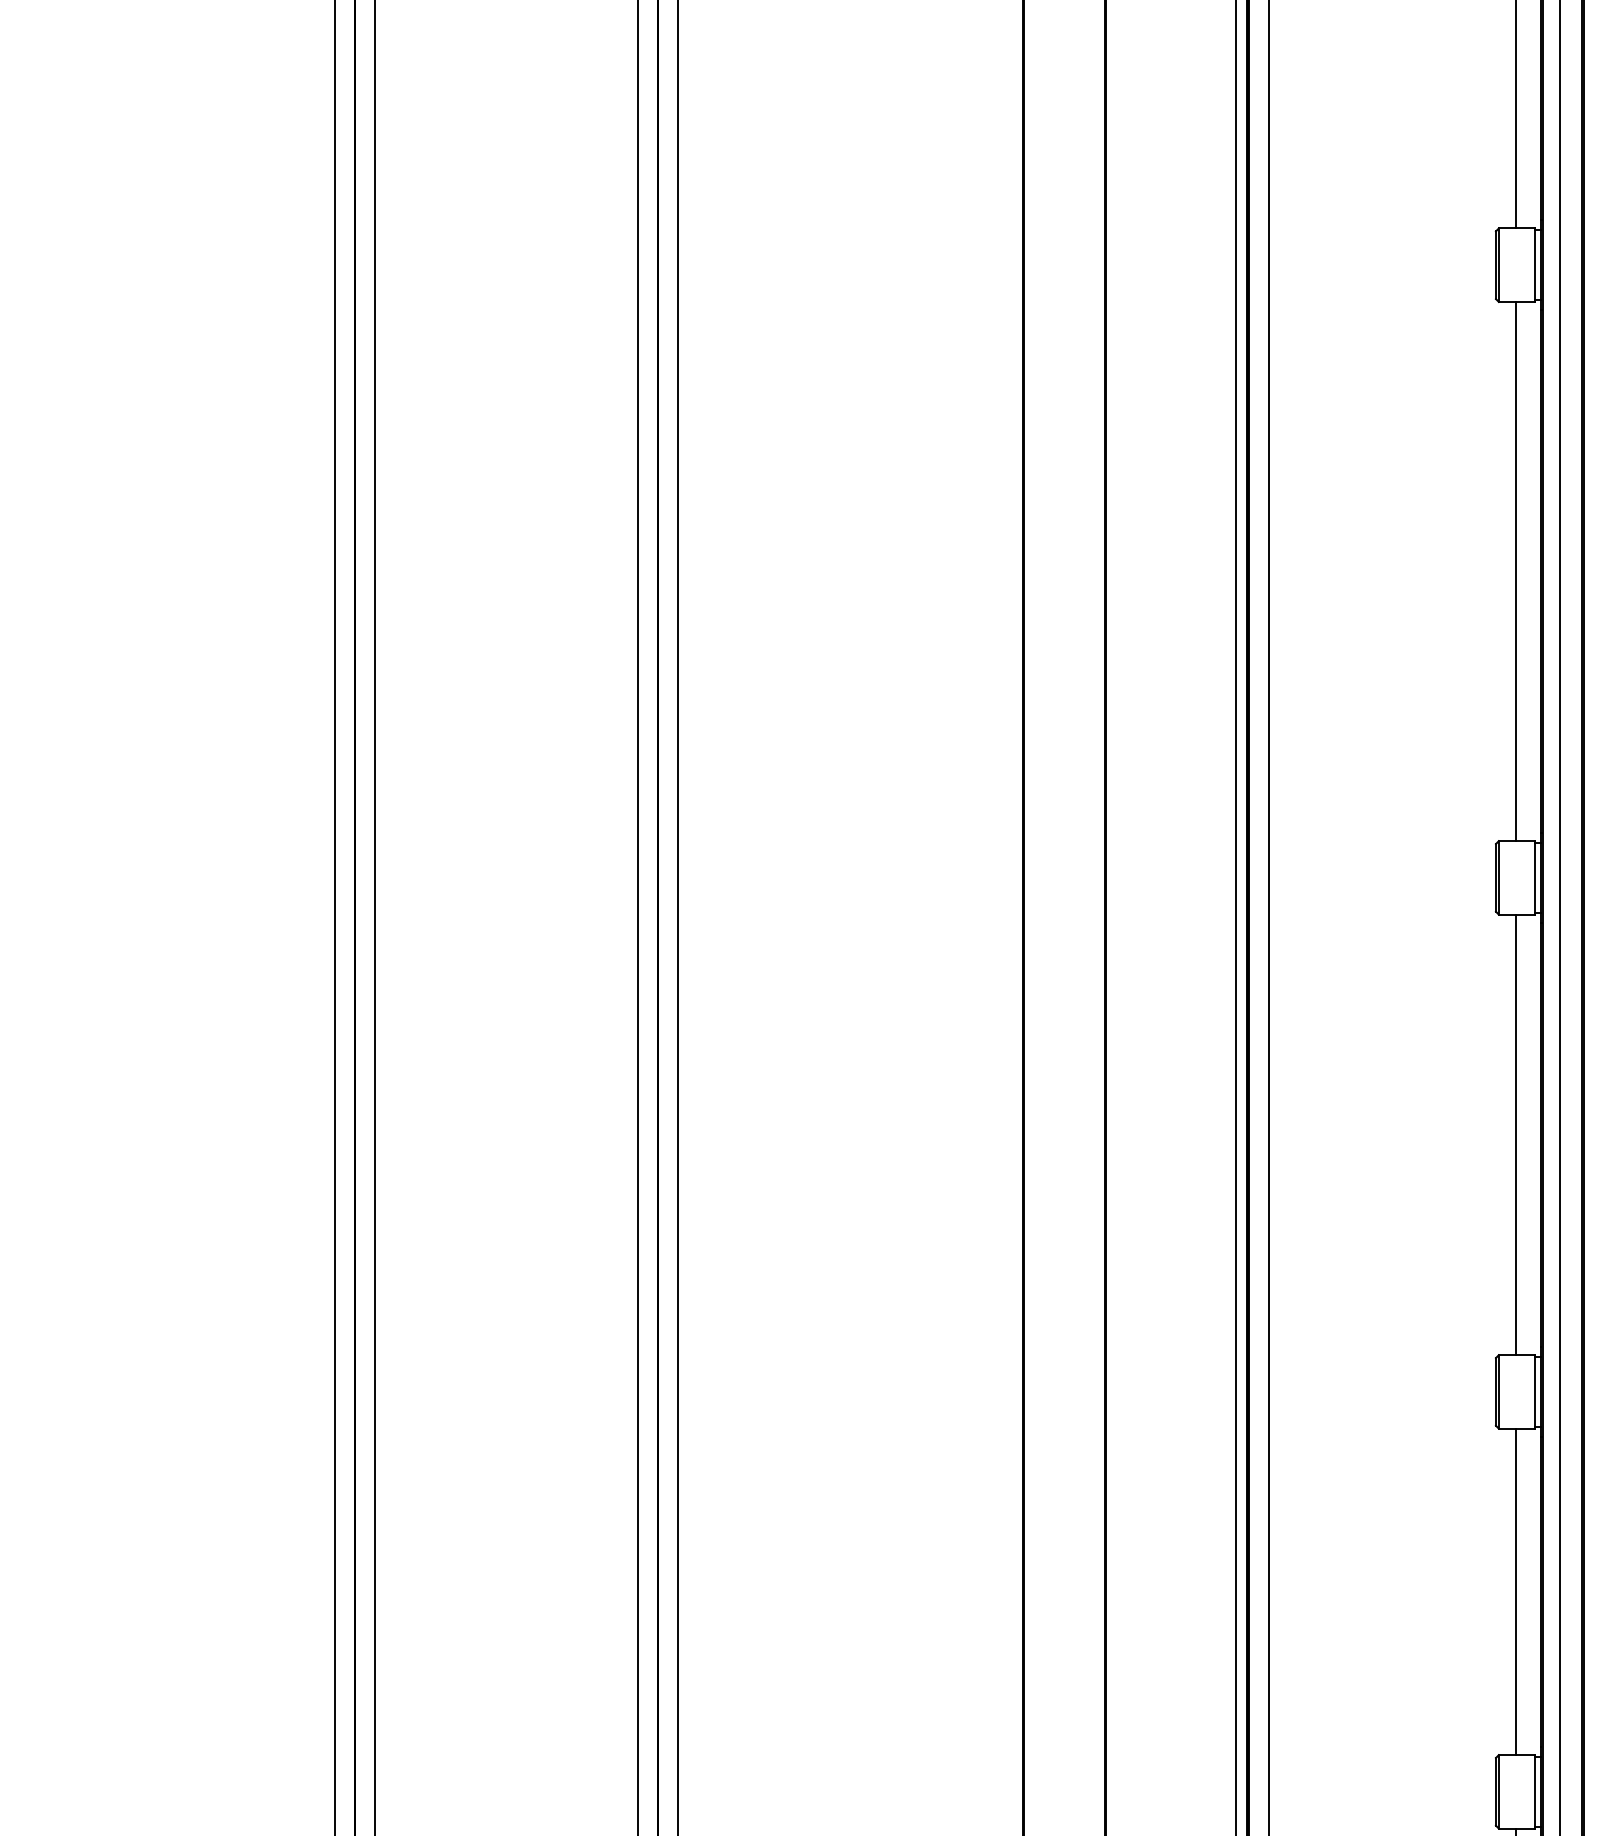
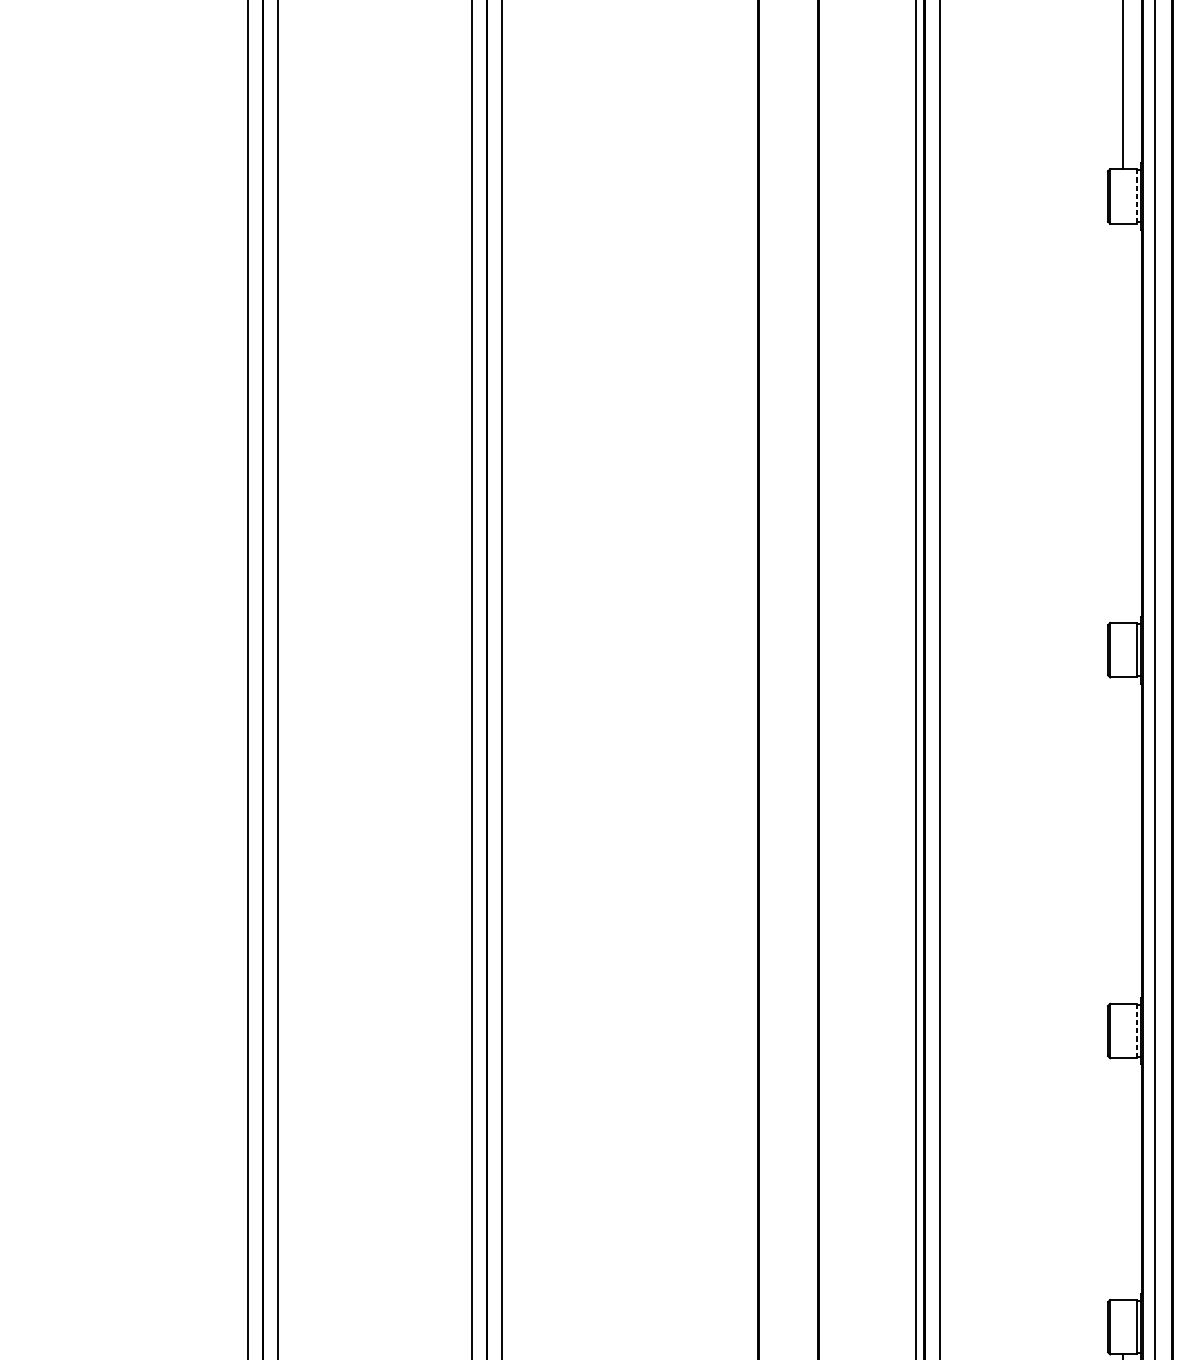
line: (1534, 265) -> (1136, 196), solid -> dashed
line: (1515, 571) -> (1122, 423), removed
line: (1515, 1134) -> (1122, 840), removed
line: (1534, 1391) -> (1136, 1030), solid -> dashed
line: (1515, 1591) -> (1122, 1178), removed

